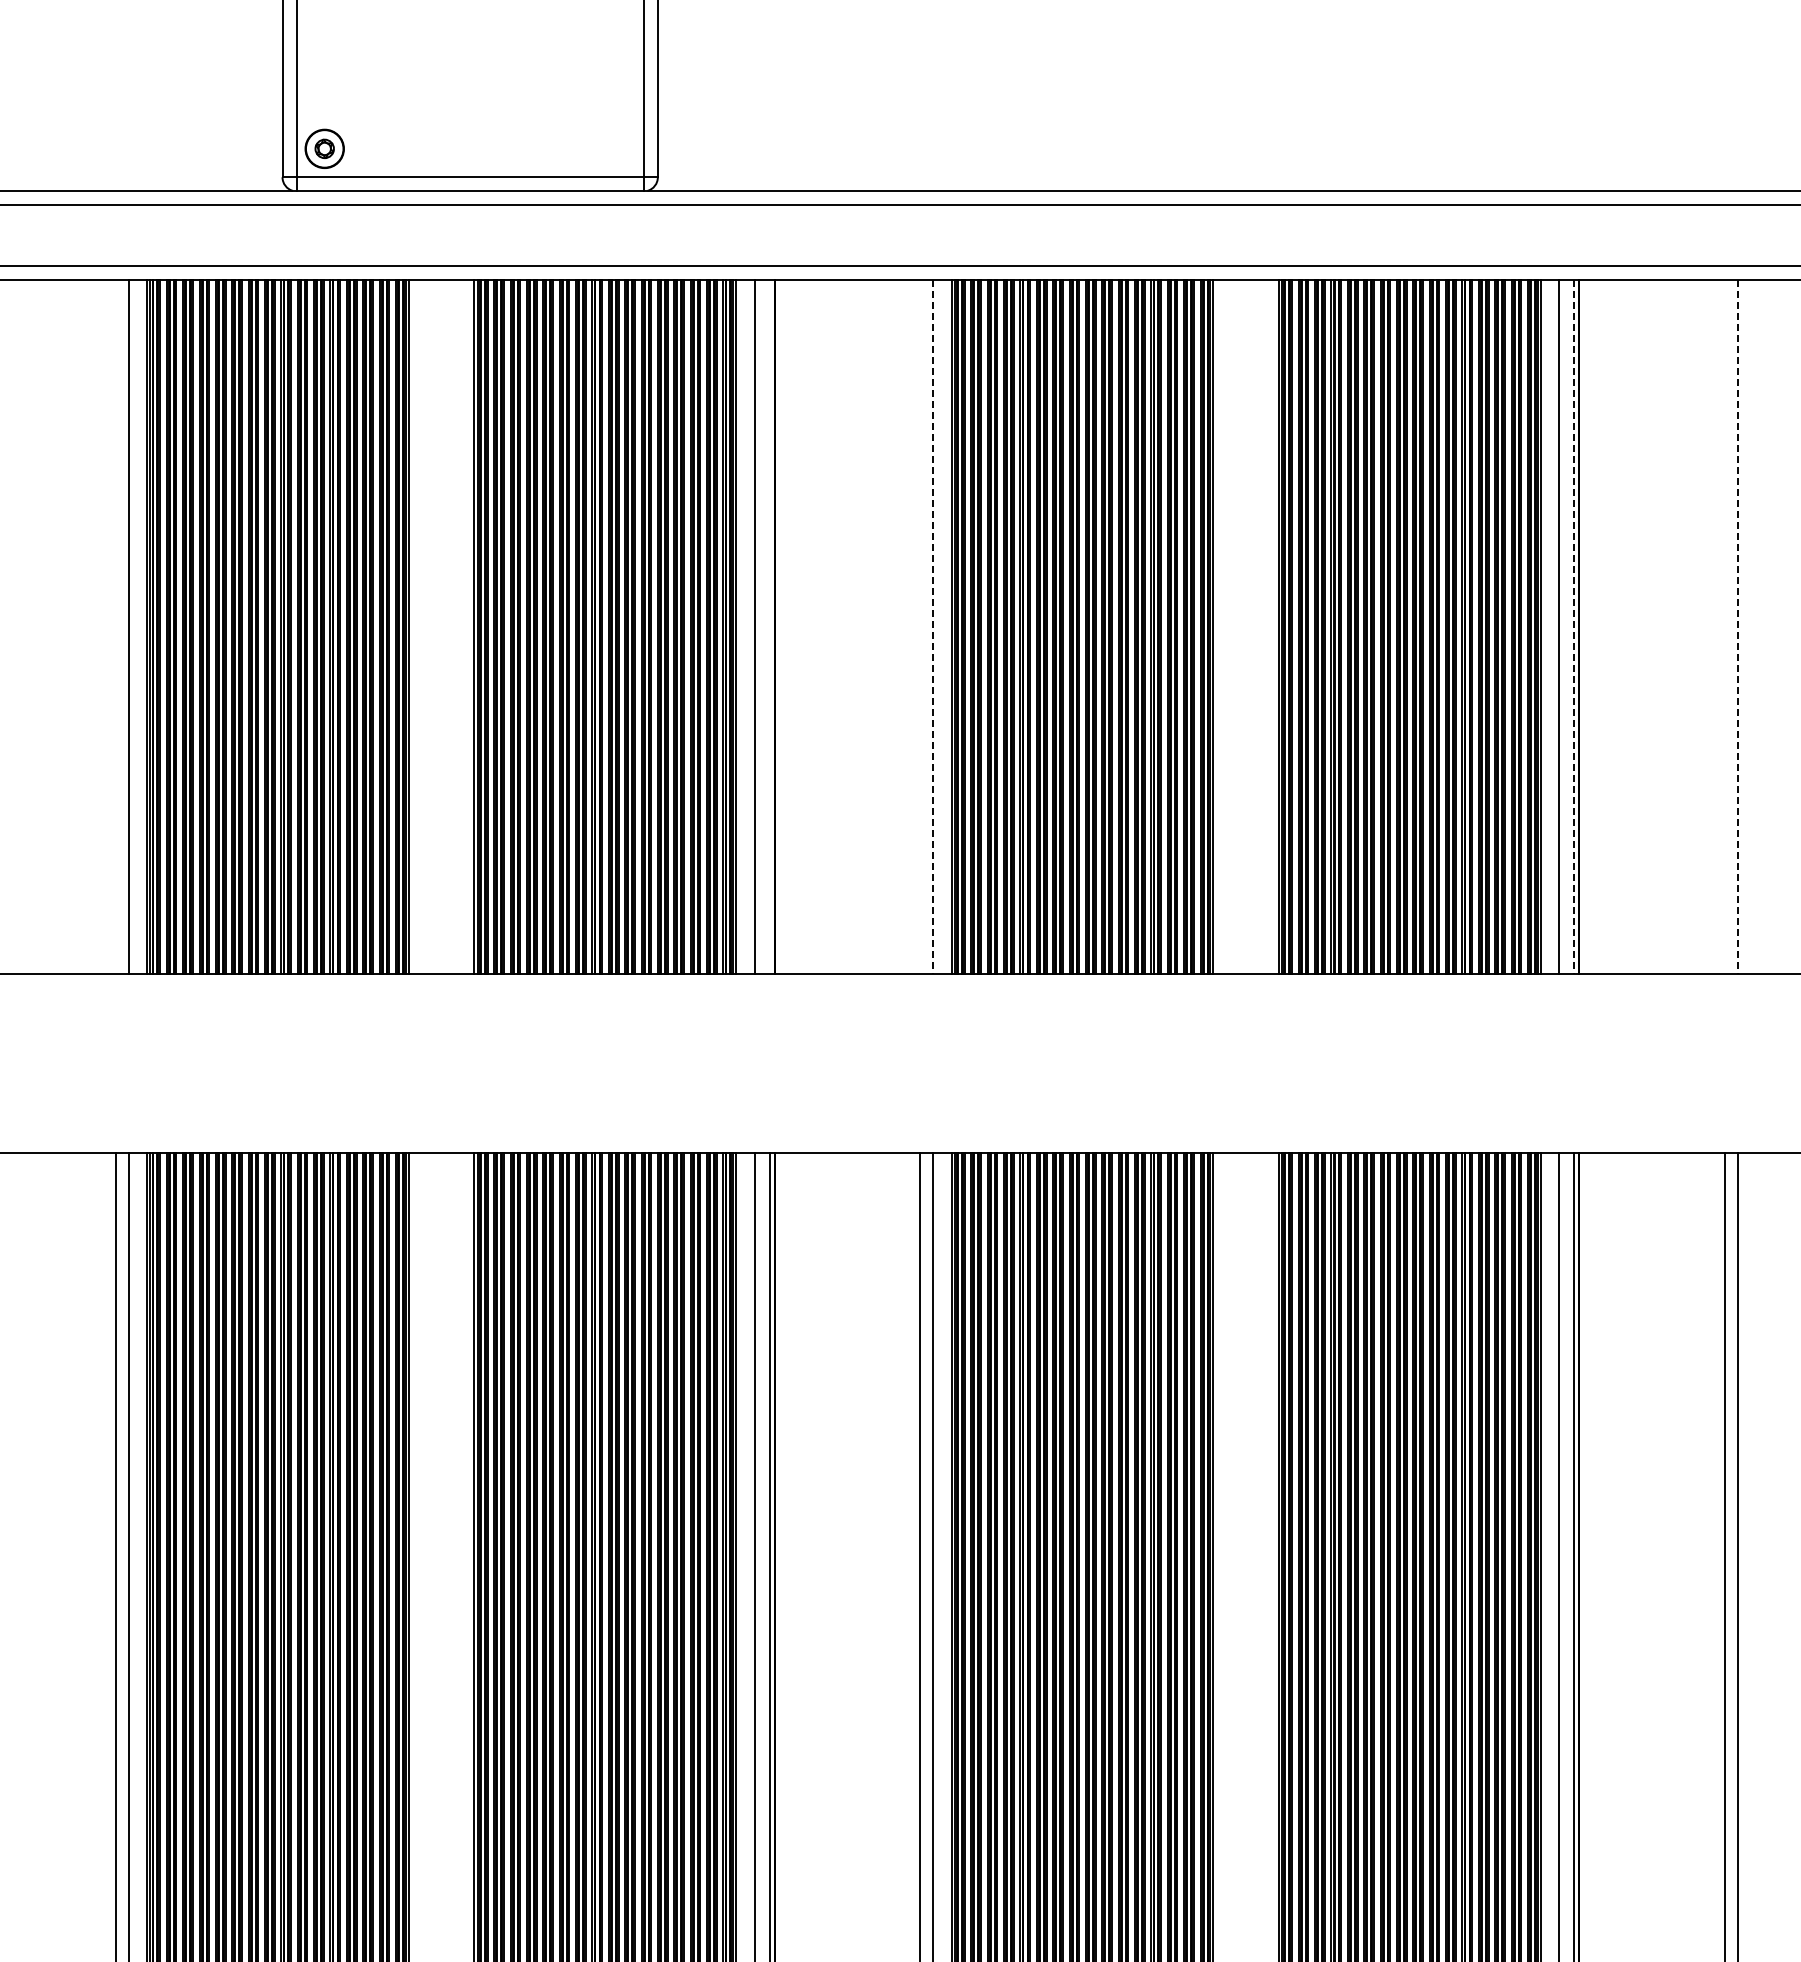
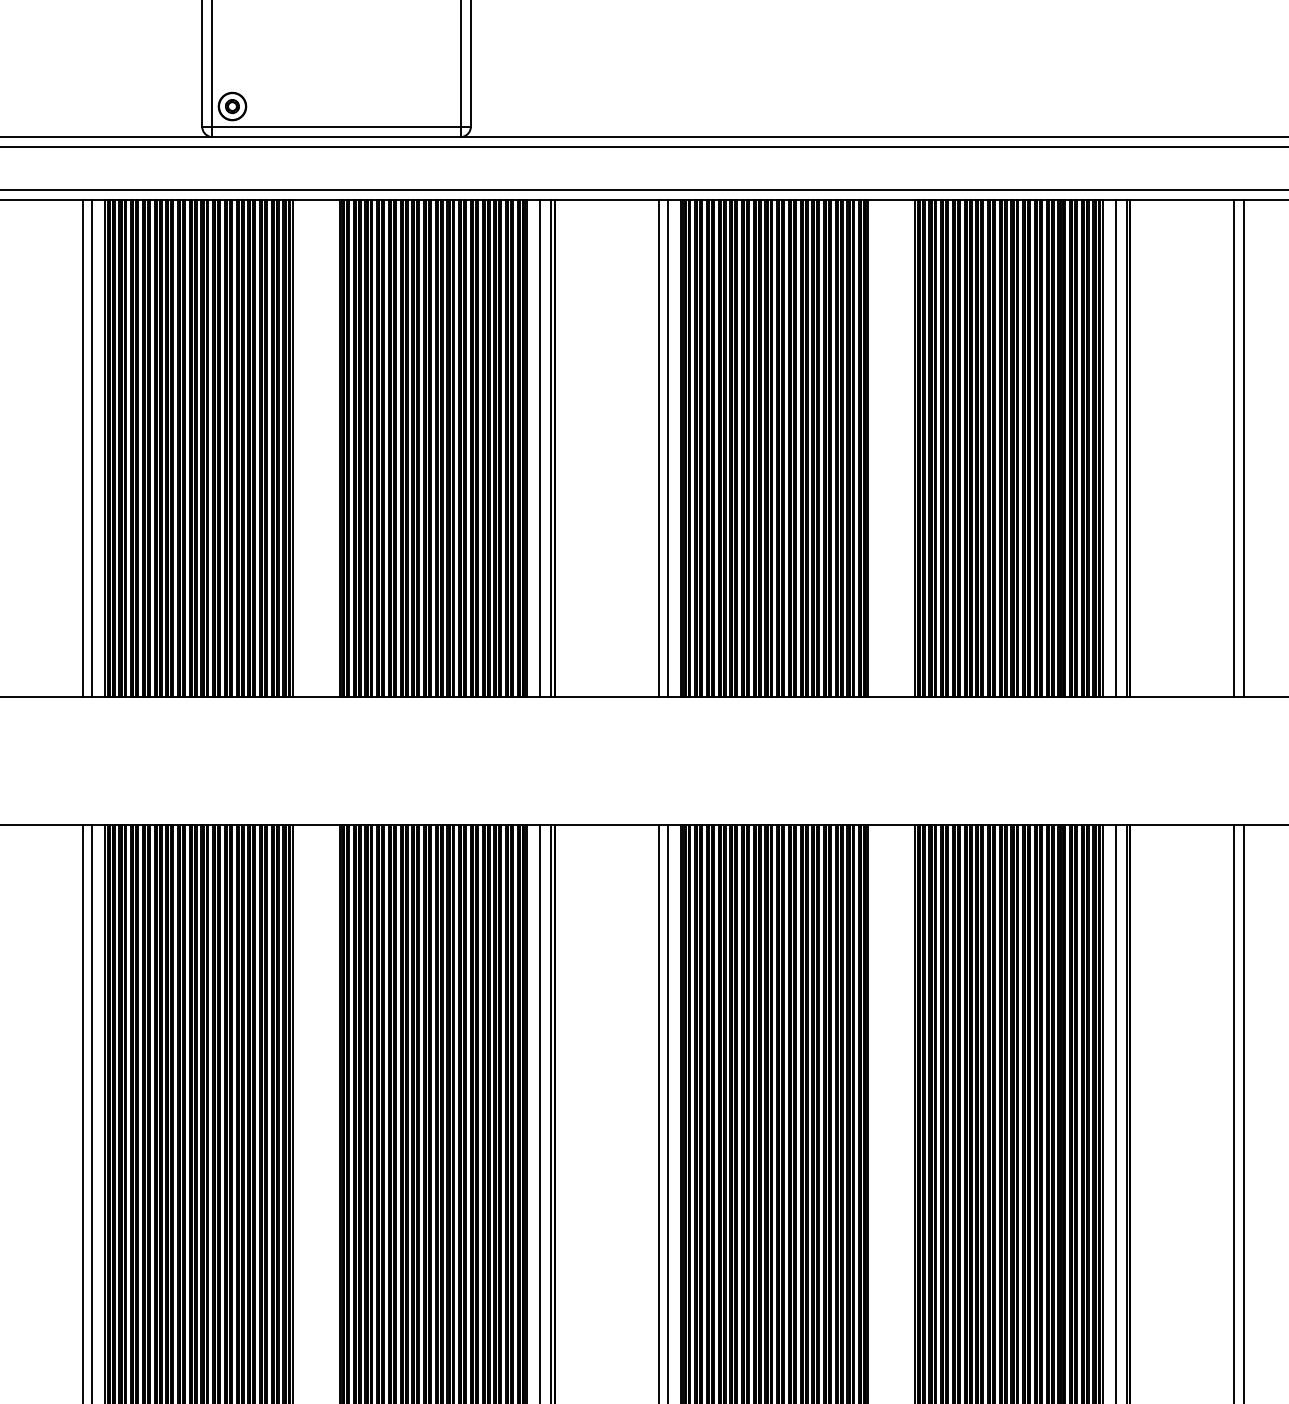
line: (115, 627) -> (82, 449), added
line: (769, 627) -> (550, 449), added
line: (920, 627) -> (658, 449), added
line: (933, 627) -> (668, 449), dashed -> solid
line: (1574, 627) -> (1126, 449), dashed -> solid
line: (1724, 627) -> (1234, 449), added
line: (1737, 627) -> (1243, 449), dashed -> solid

